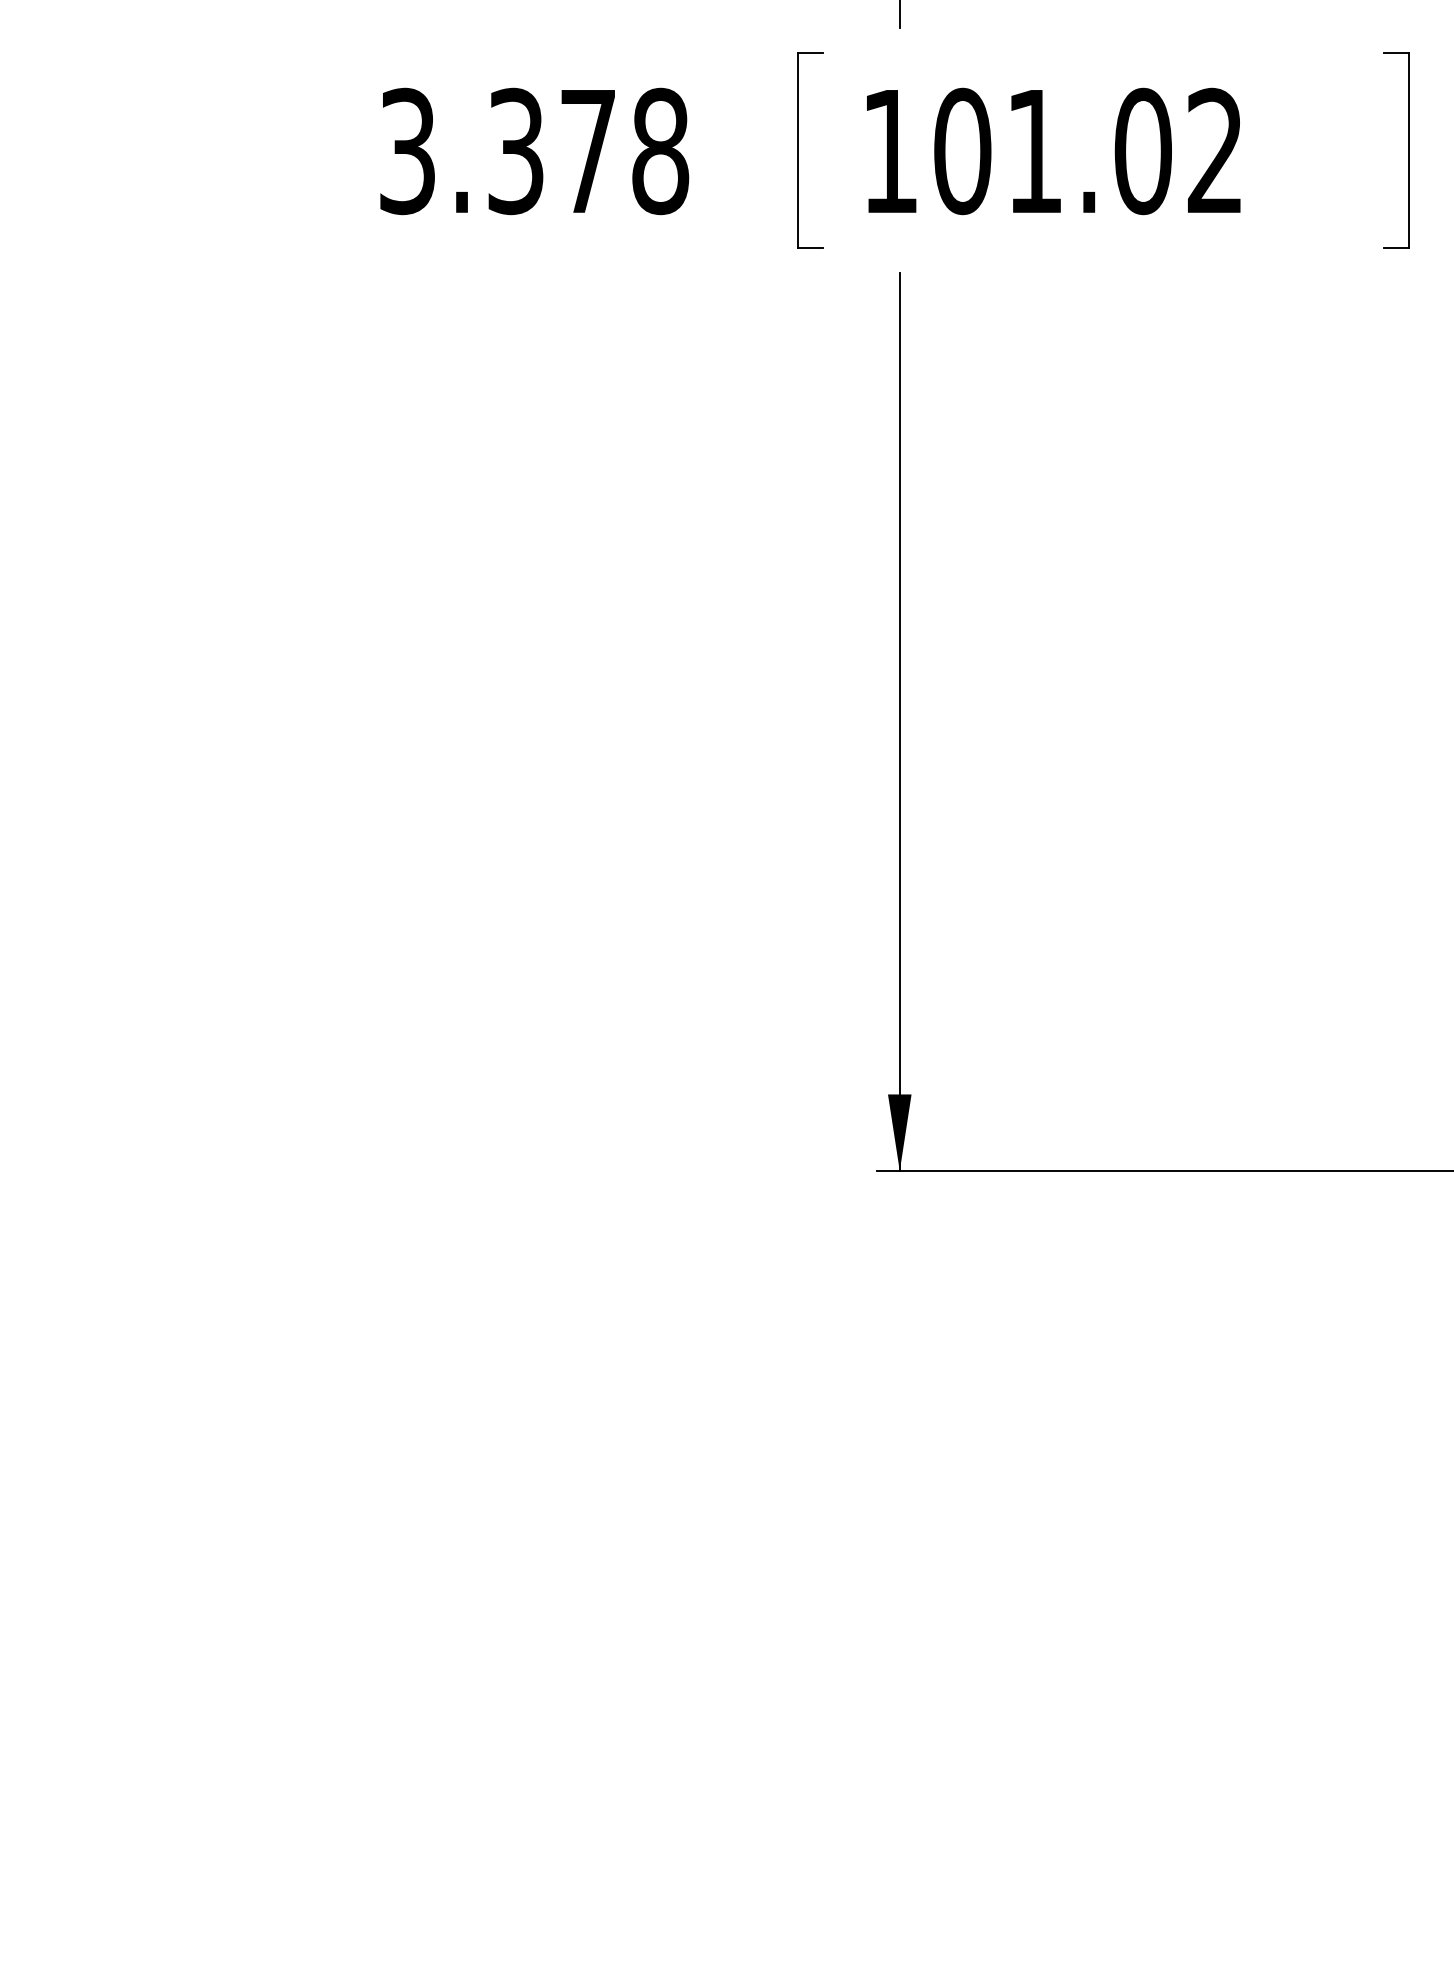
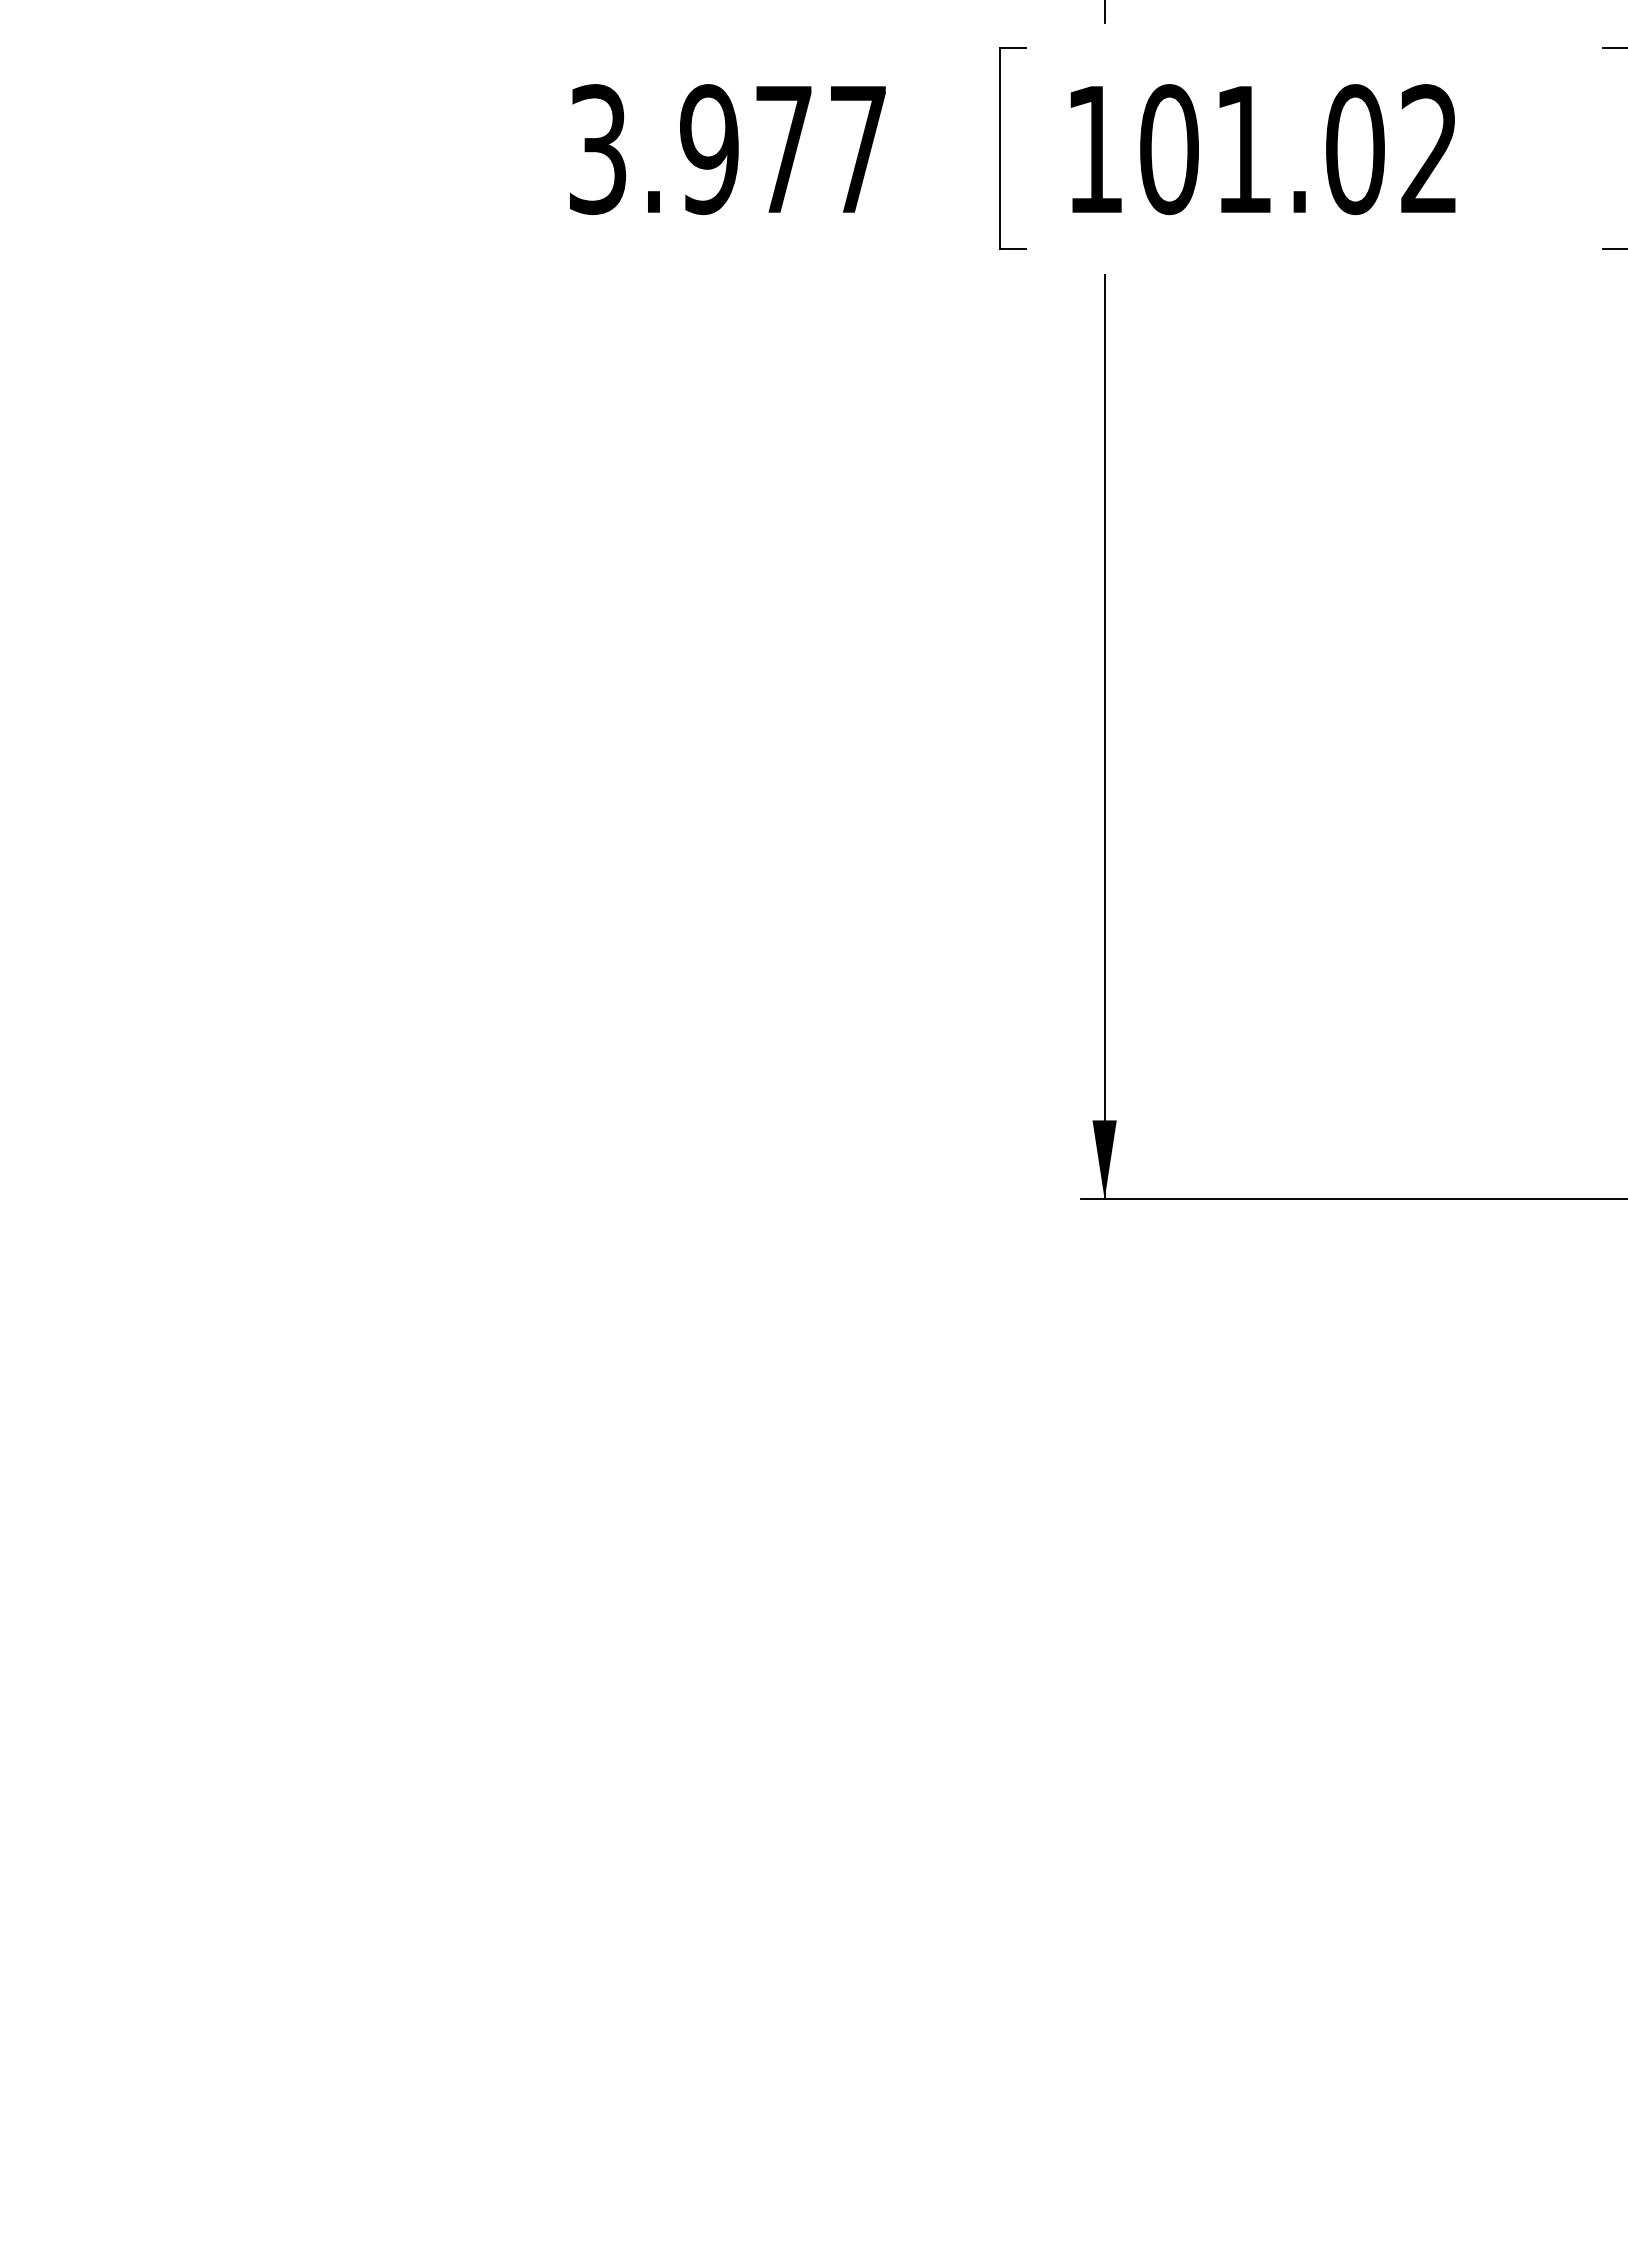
text: (587, 151) -> (783, 149), 3.378 -> 3.977

